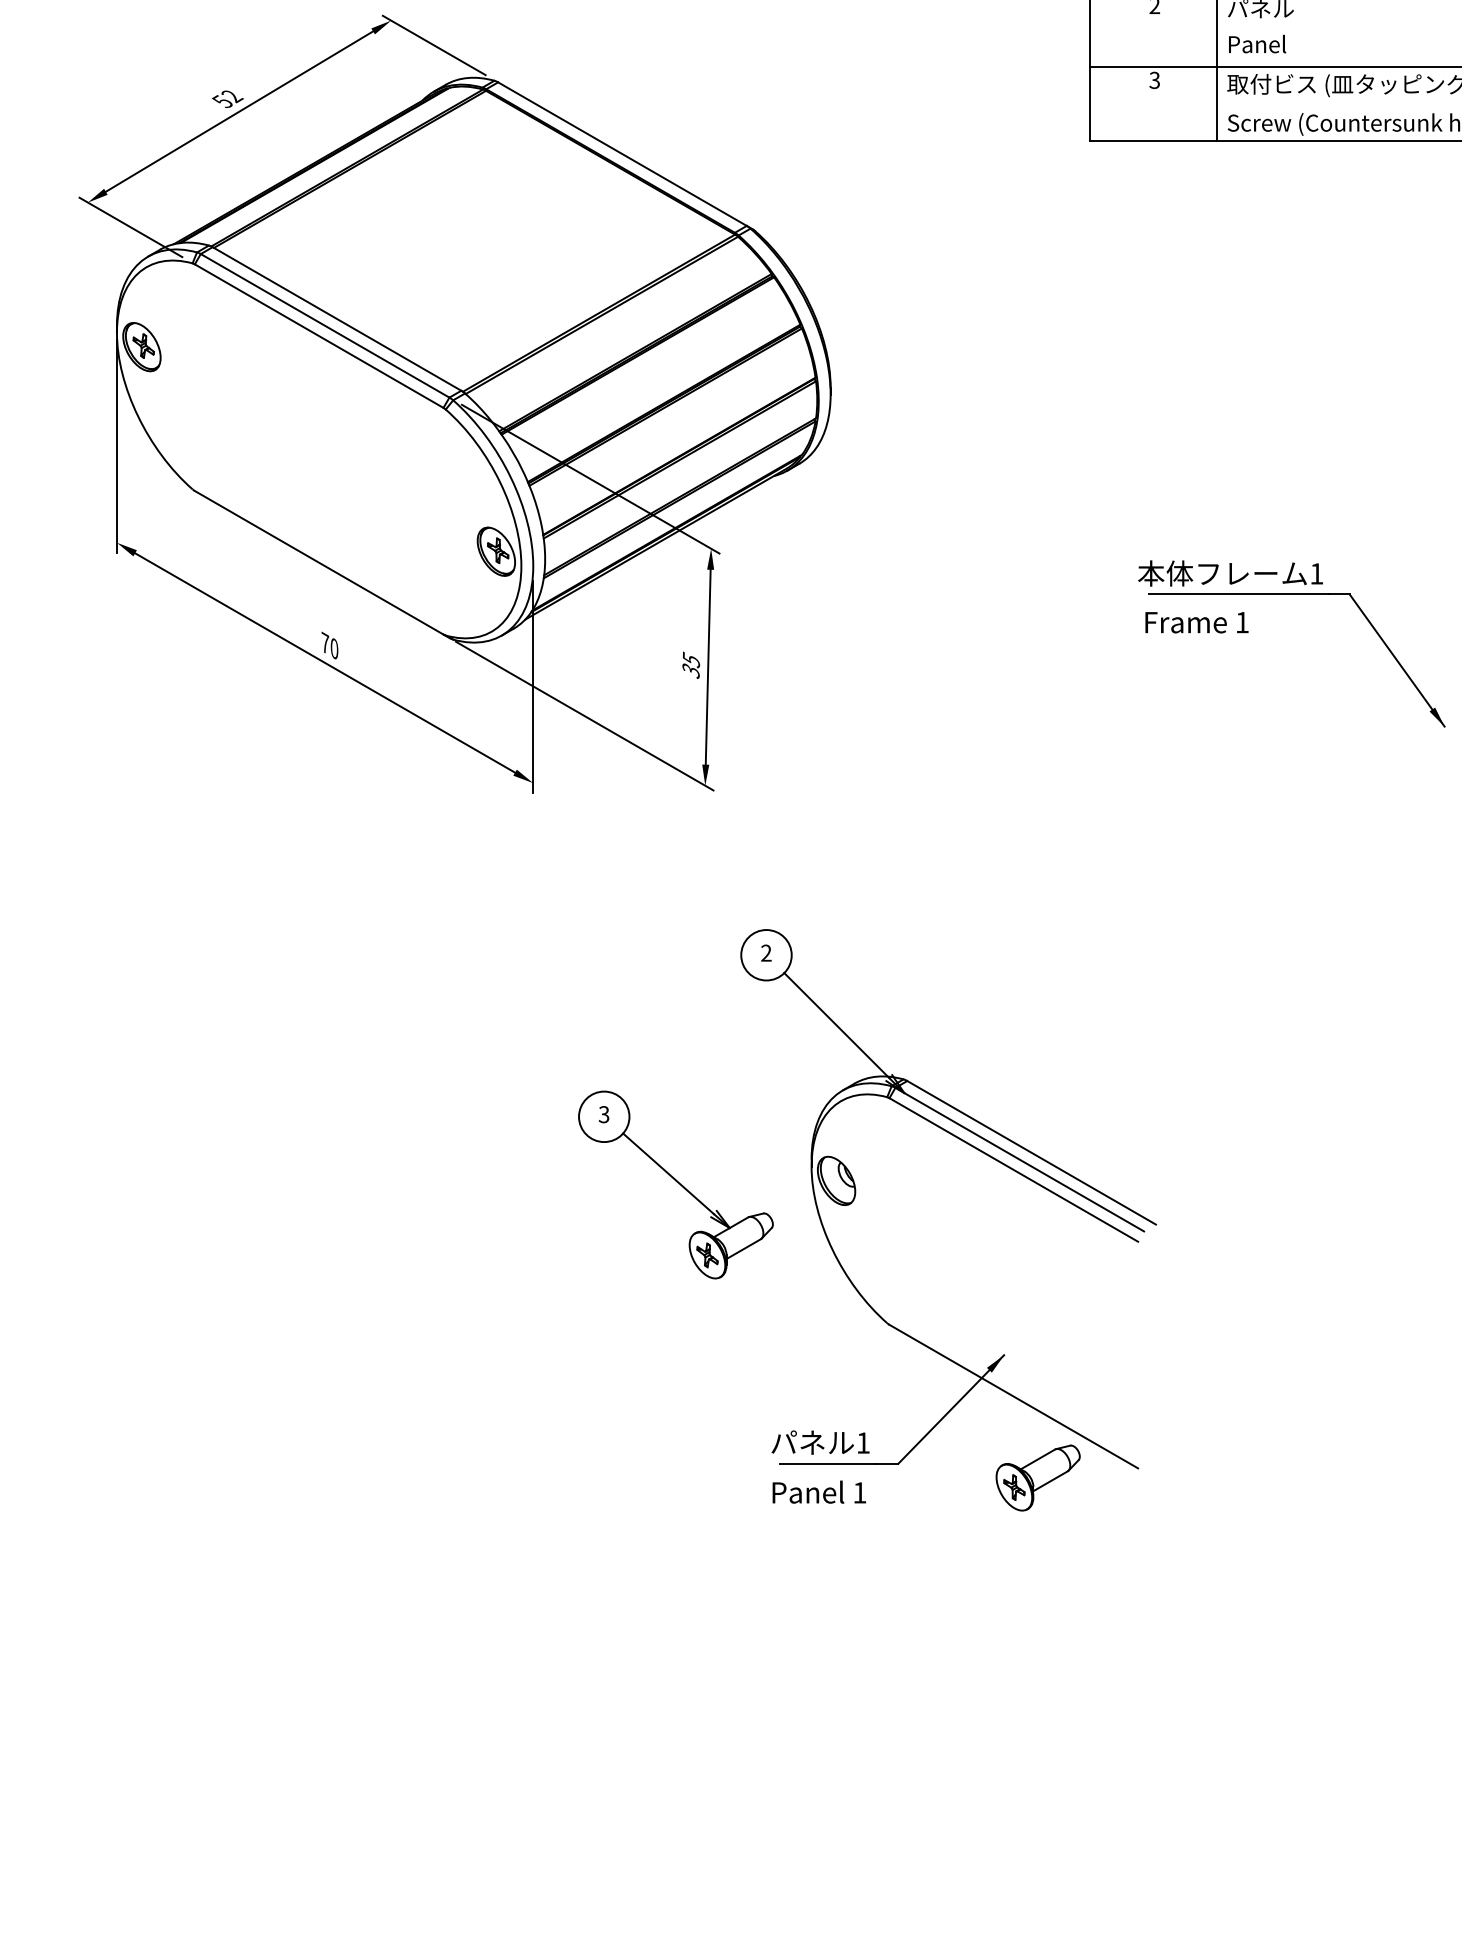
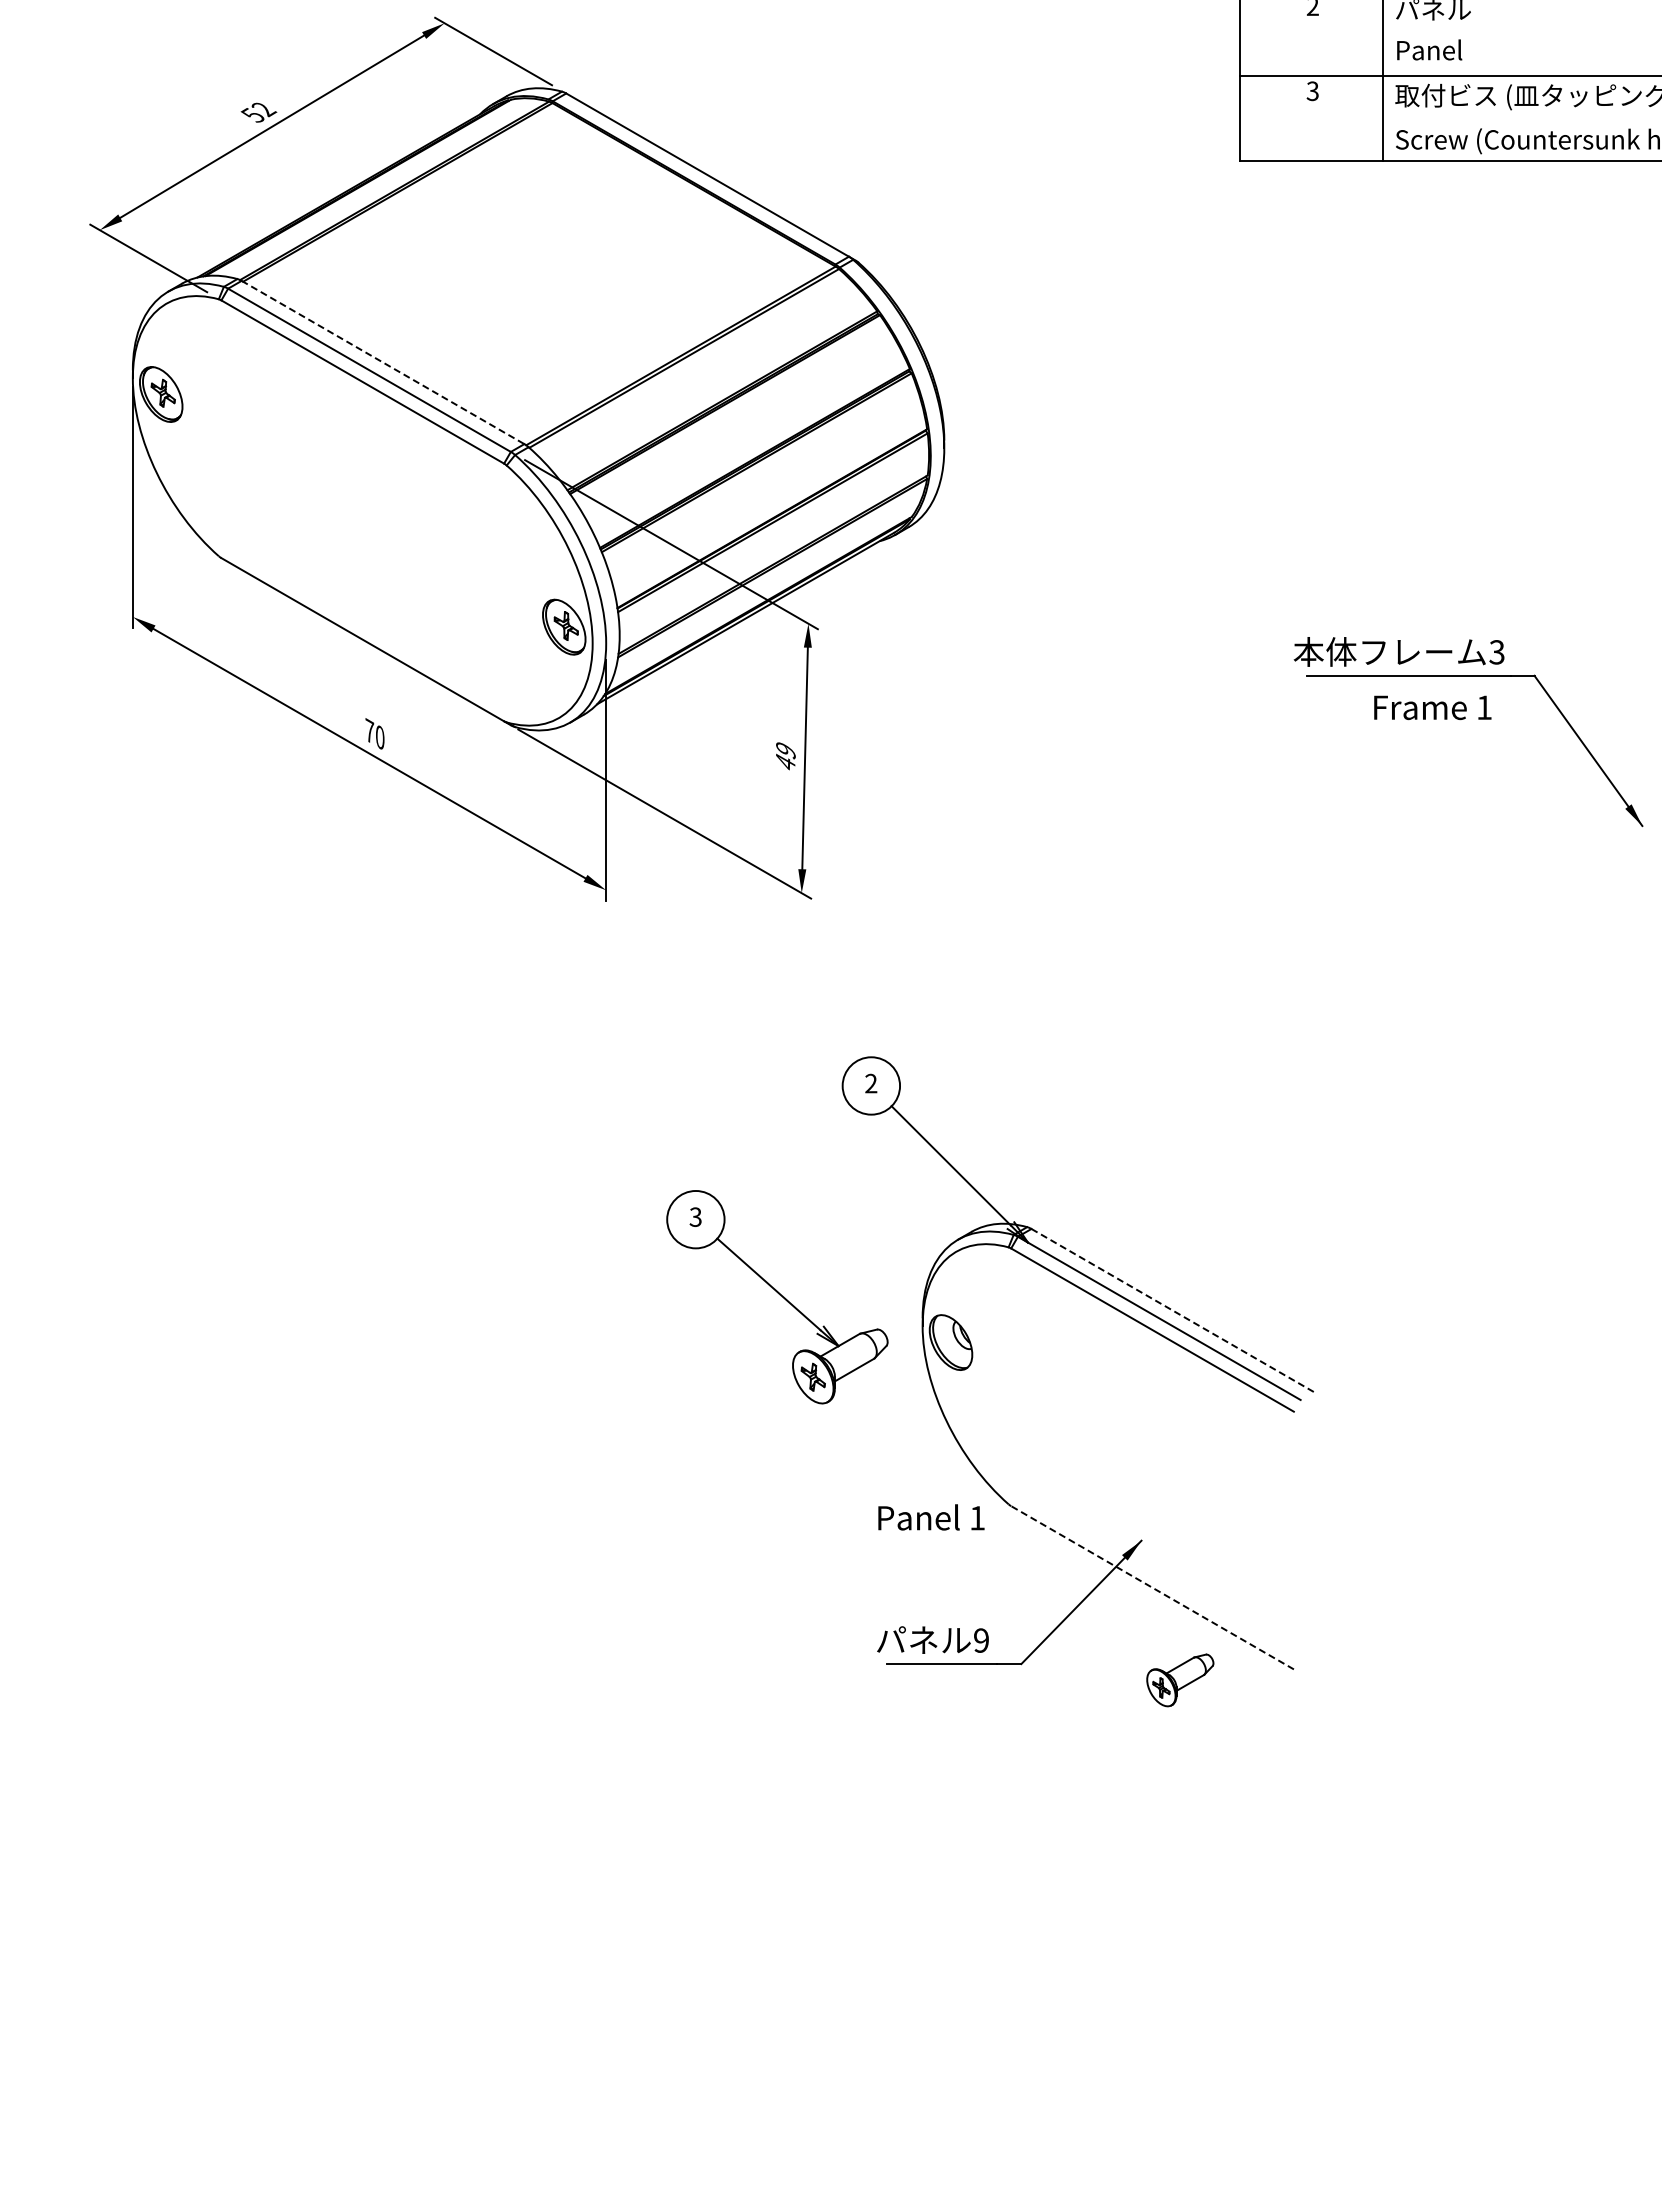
line: (337, 318) -> (383, 362), solid -> dashed
text: (1316, 574) -> (1496, 652), 1 -> 3
text: (1196, 622) -> (1432, 707), moved
text: (690, 664) -> (785, 755), 35 -> 49
line: (1032, 1152) -> (1173, 1310), solid -> dashed
part: (676, 1185) -> (777, 1297), moved
line: (1013, 1396) -> (1152, 1587), solid -> dashed
text: (863, 1442) -> (981, 1640), 1 -> 9
part: (1038, 1478) -> (1180, 1680), size x0.7
text: (819, 1492) -> (931, 1517), moved

